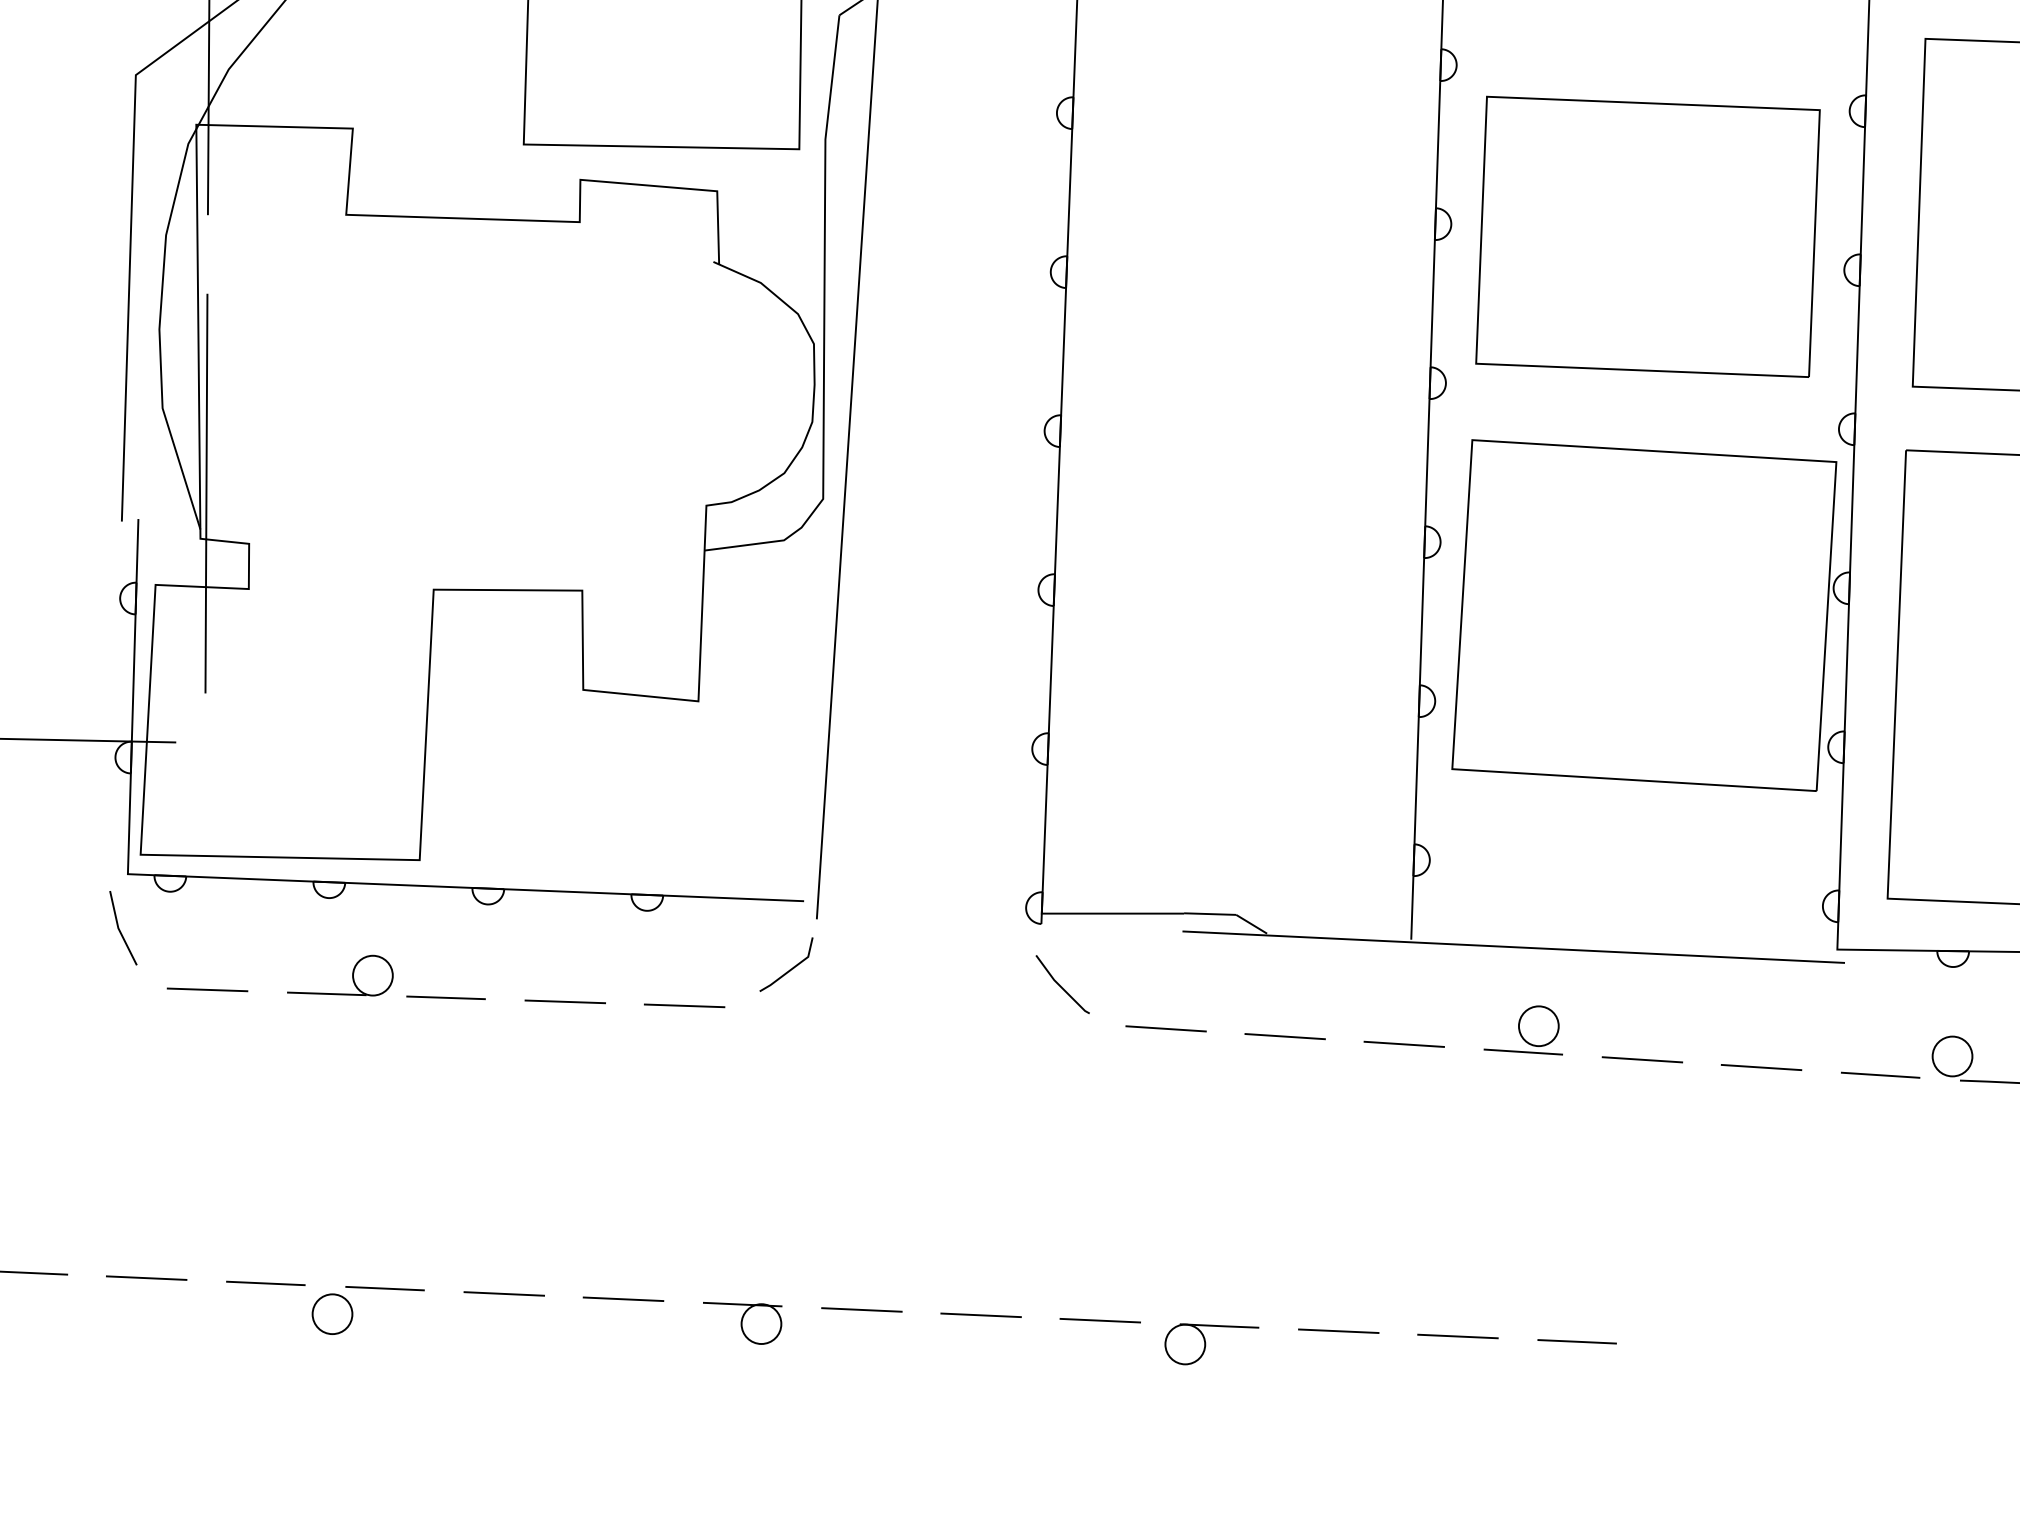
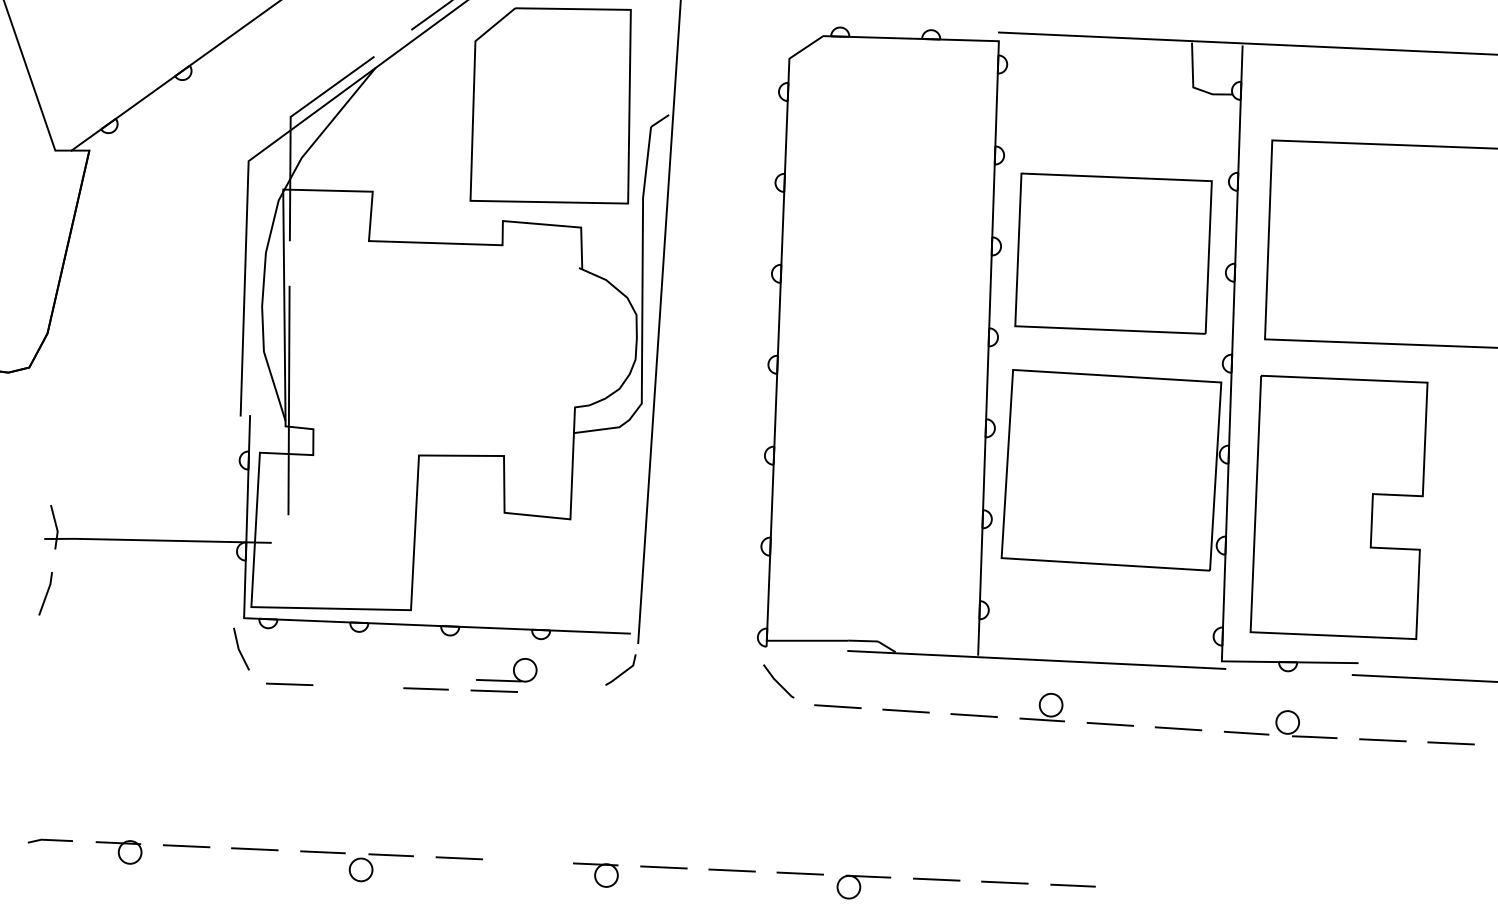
part: (352, 976) -> (513, 670), moved
line: (684, 1005) -> (562, 693), removed
line: (623, 1299) -> (527, 861), removed

